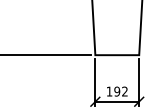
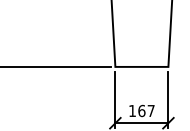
text: (120, 91) -> (145, 110), 192 -> 167

